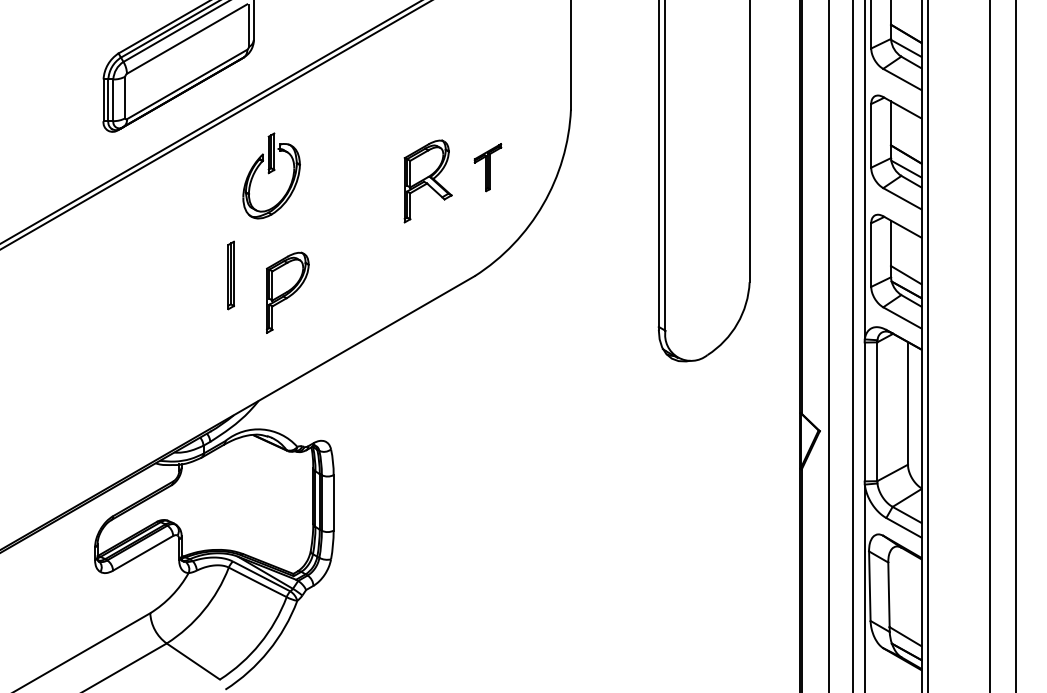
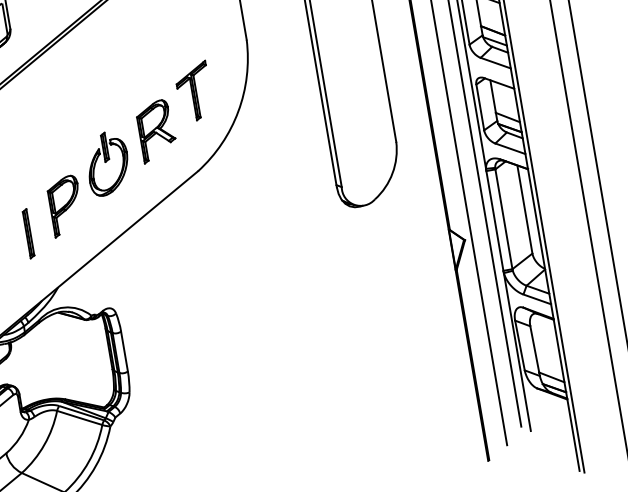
part: (487, 167) -> (193, 91), size x1.67
part: (271, 175) -> (107, 163), moved
part: (427, 181) -> (156, 131), moved
part: (230, 275) -> (28, 233), moved

